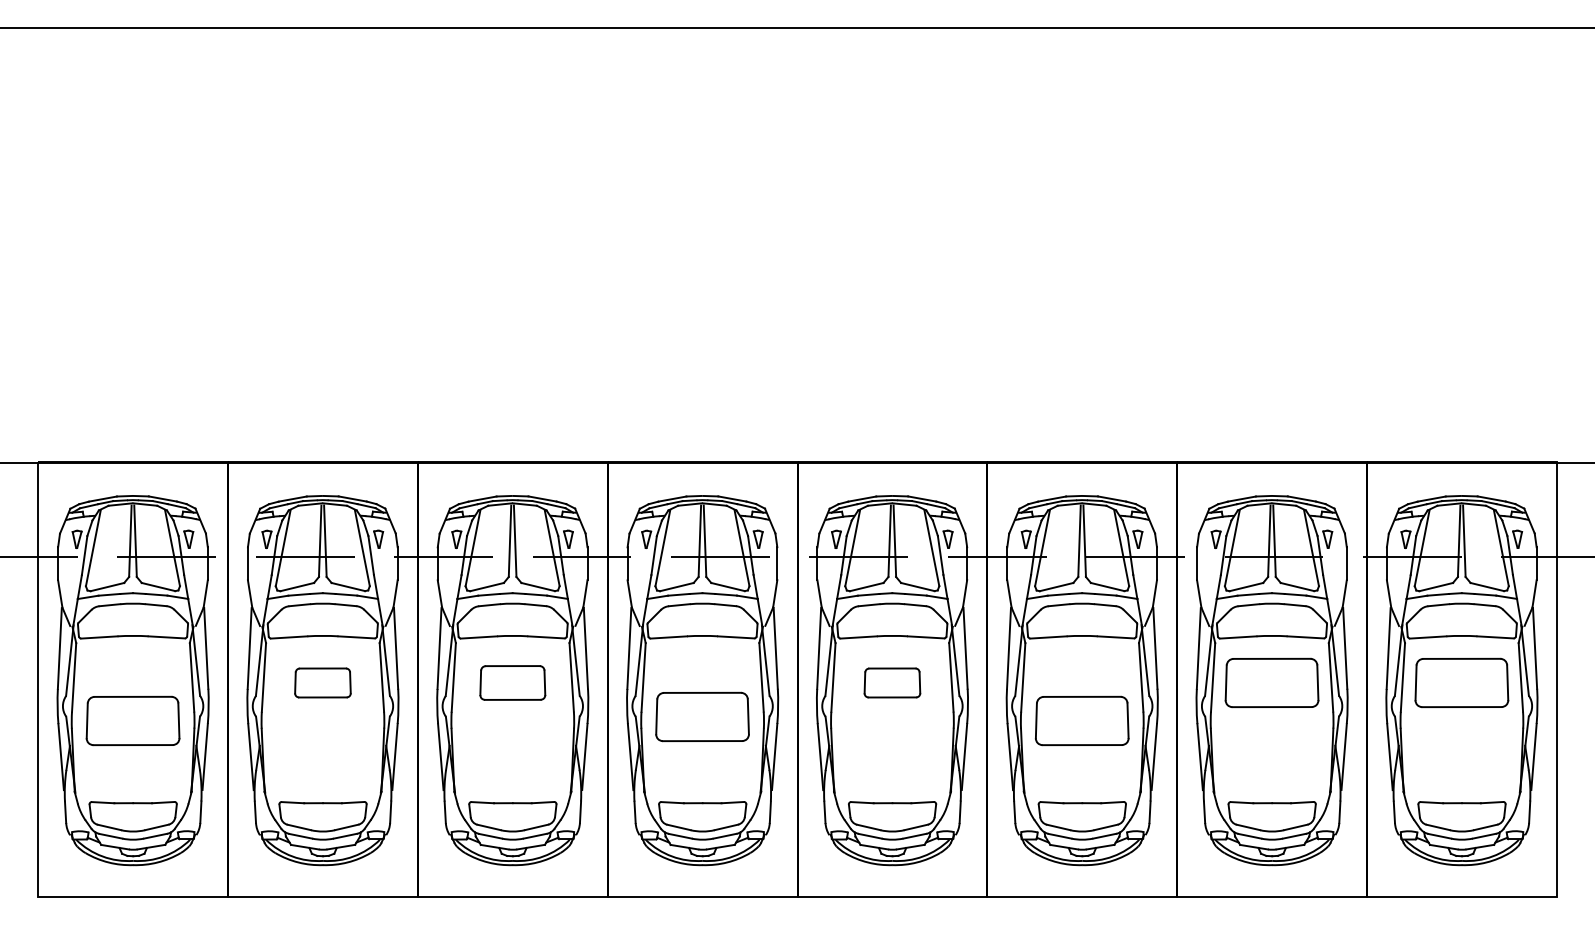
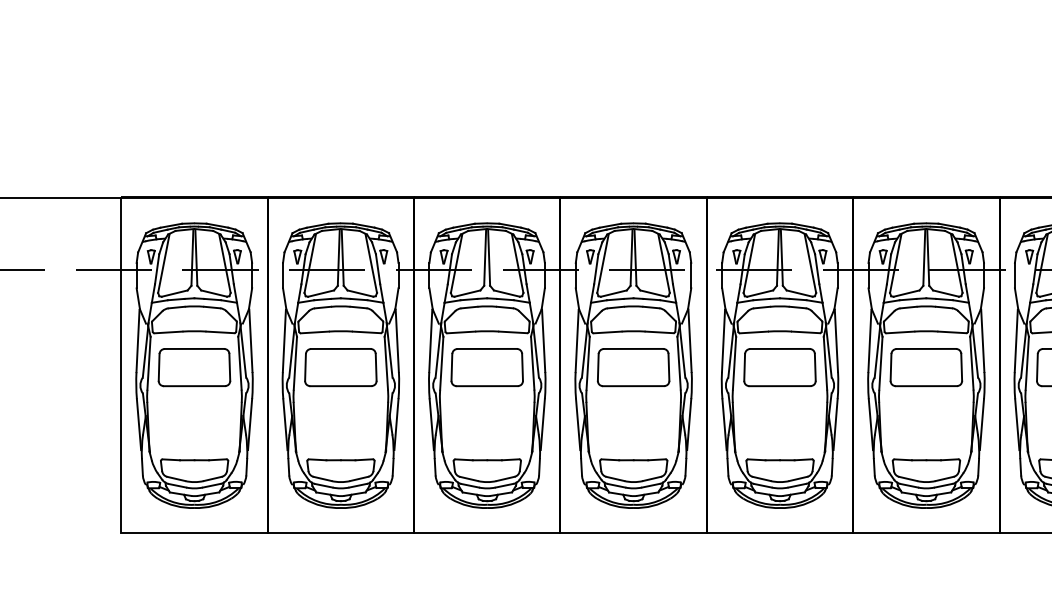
part: (322, 682) -> (340, 367), size x1.67
part: (512, 682) -> (487, 367), size x1.43
part: (892, 682) -> (780, 367), size x1.67
part: (702, 716) -> (633, 367), moved
part: (132, 720) -> (194, 367), moved
part: (1081, 720) -> (925, 367), moved

